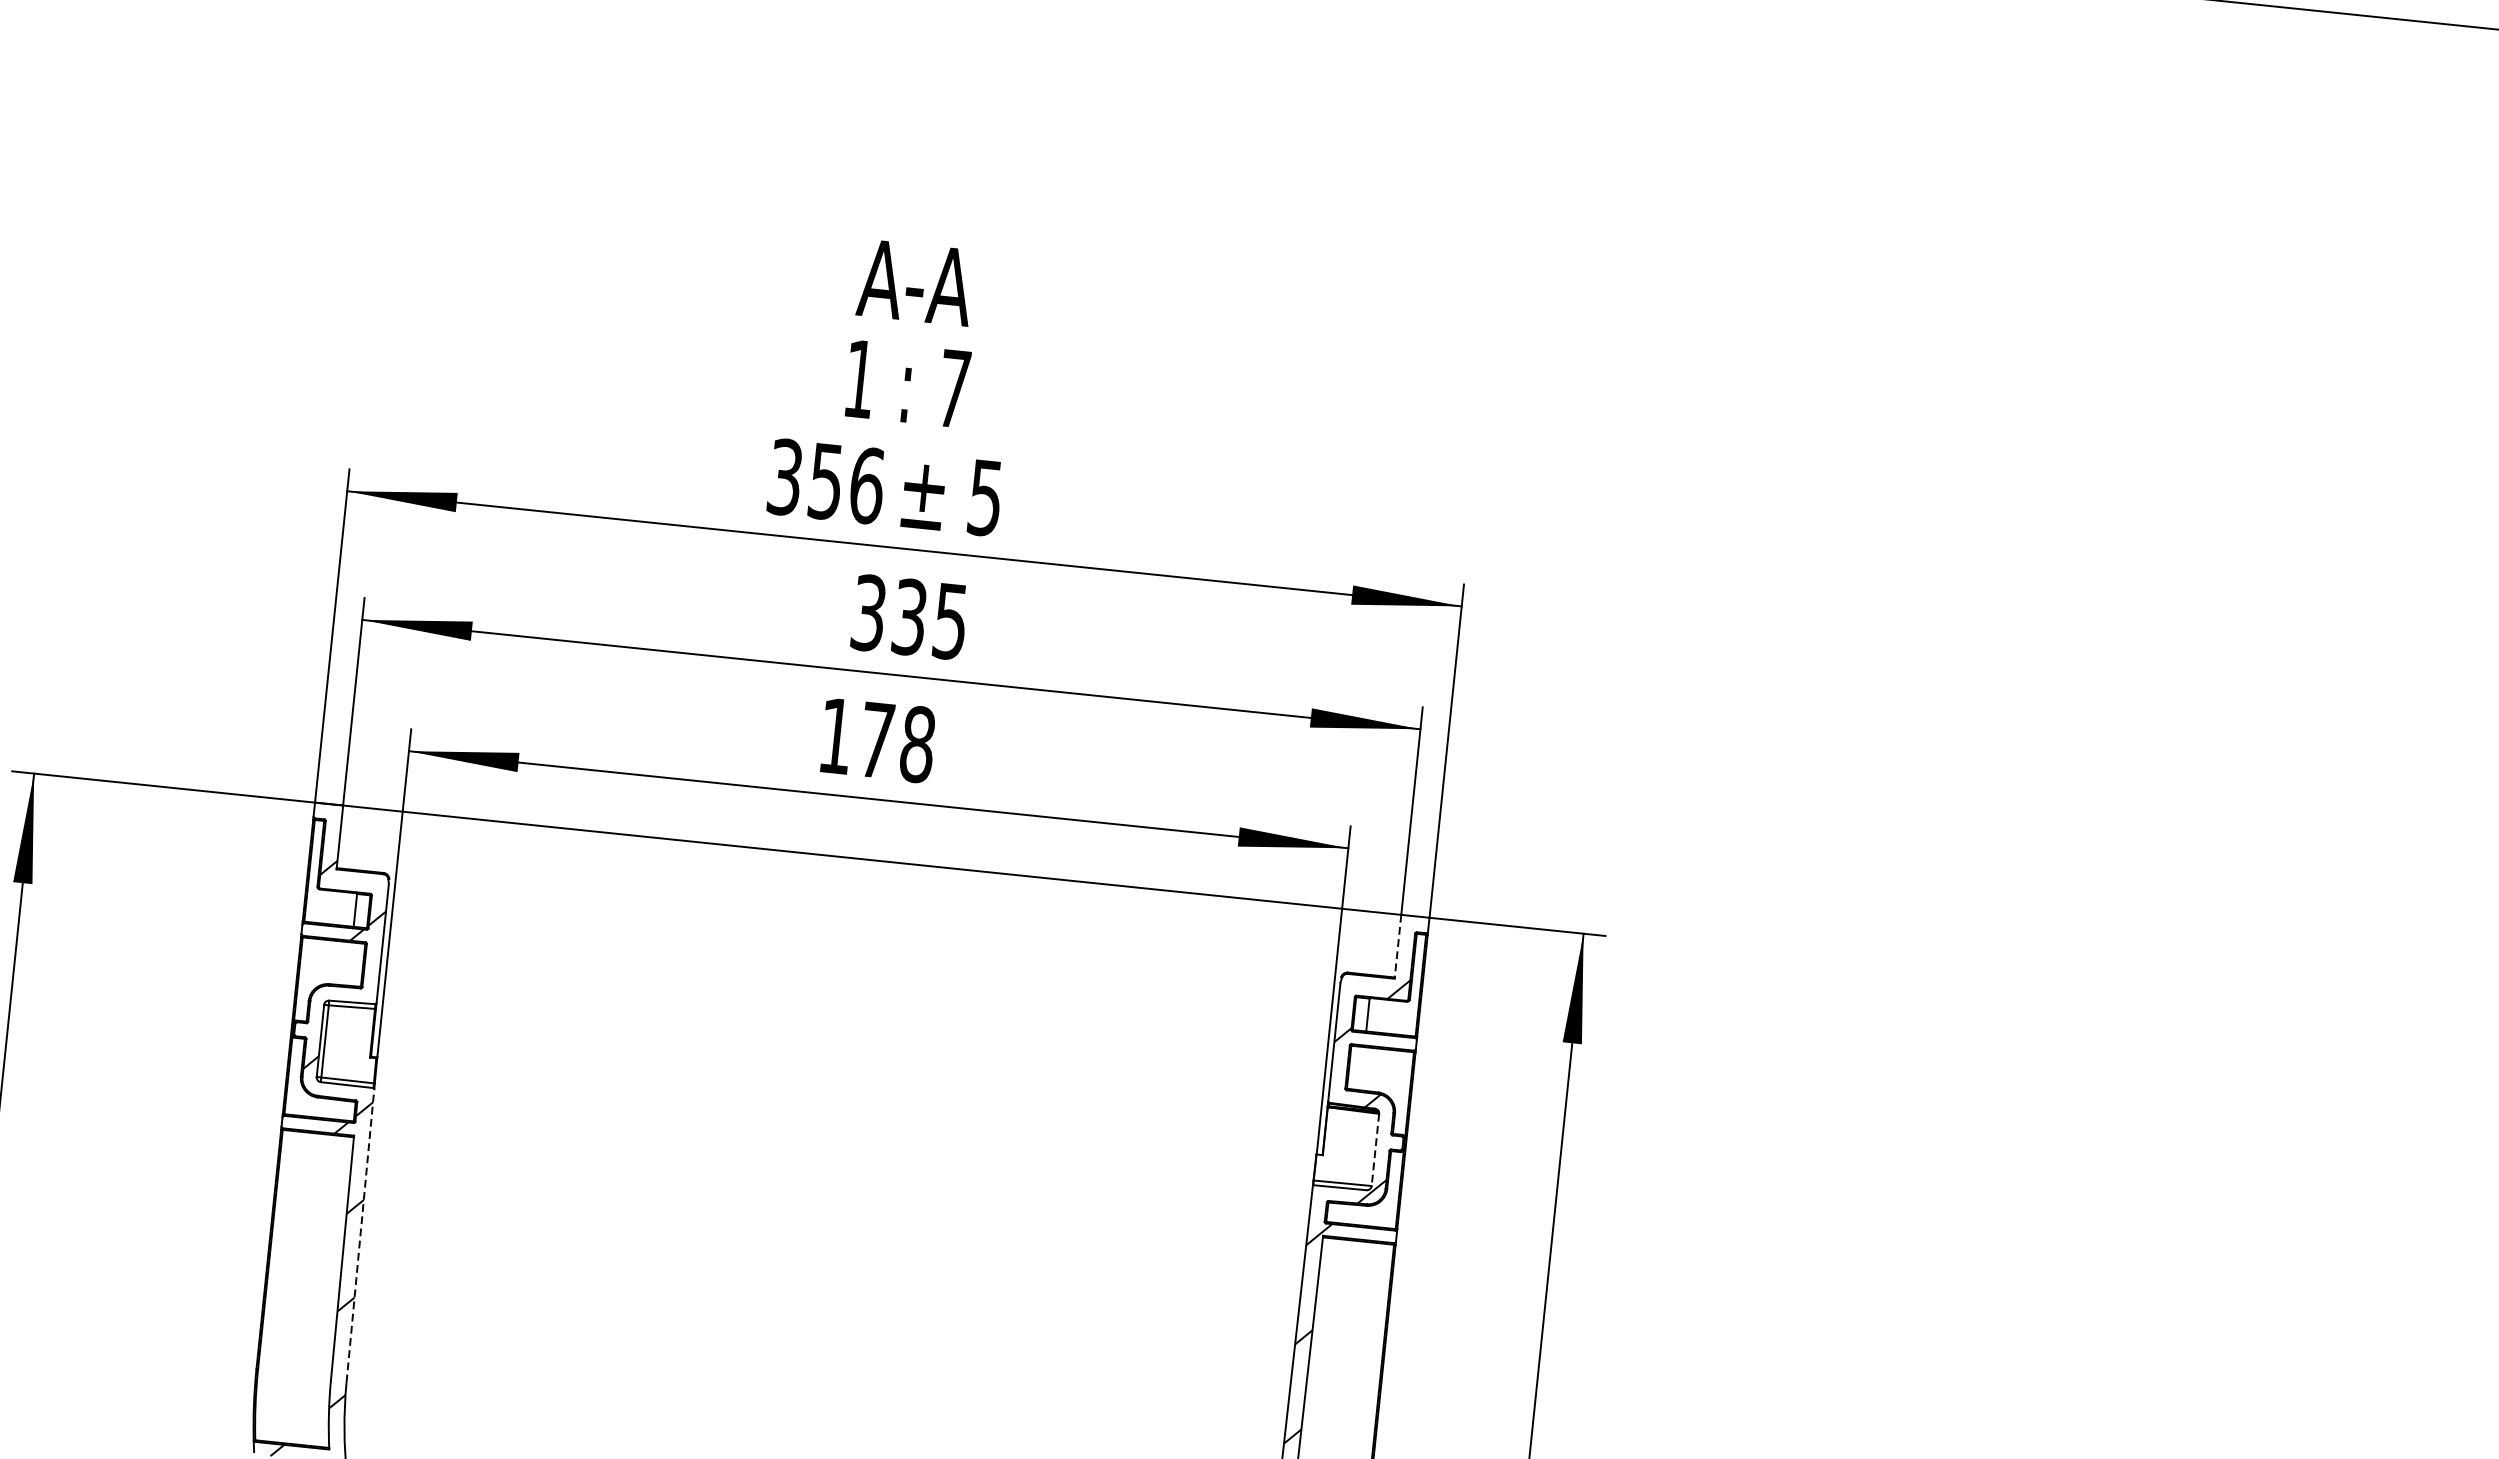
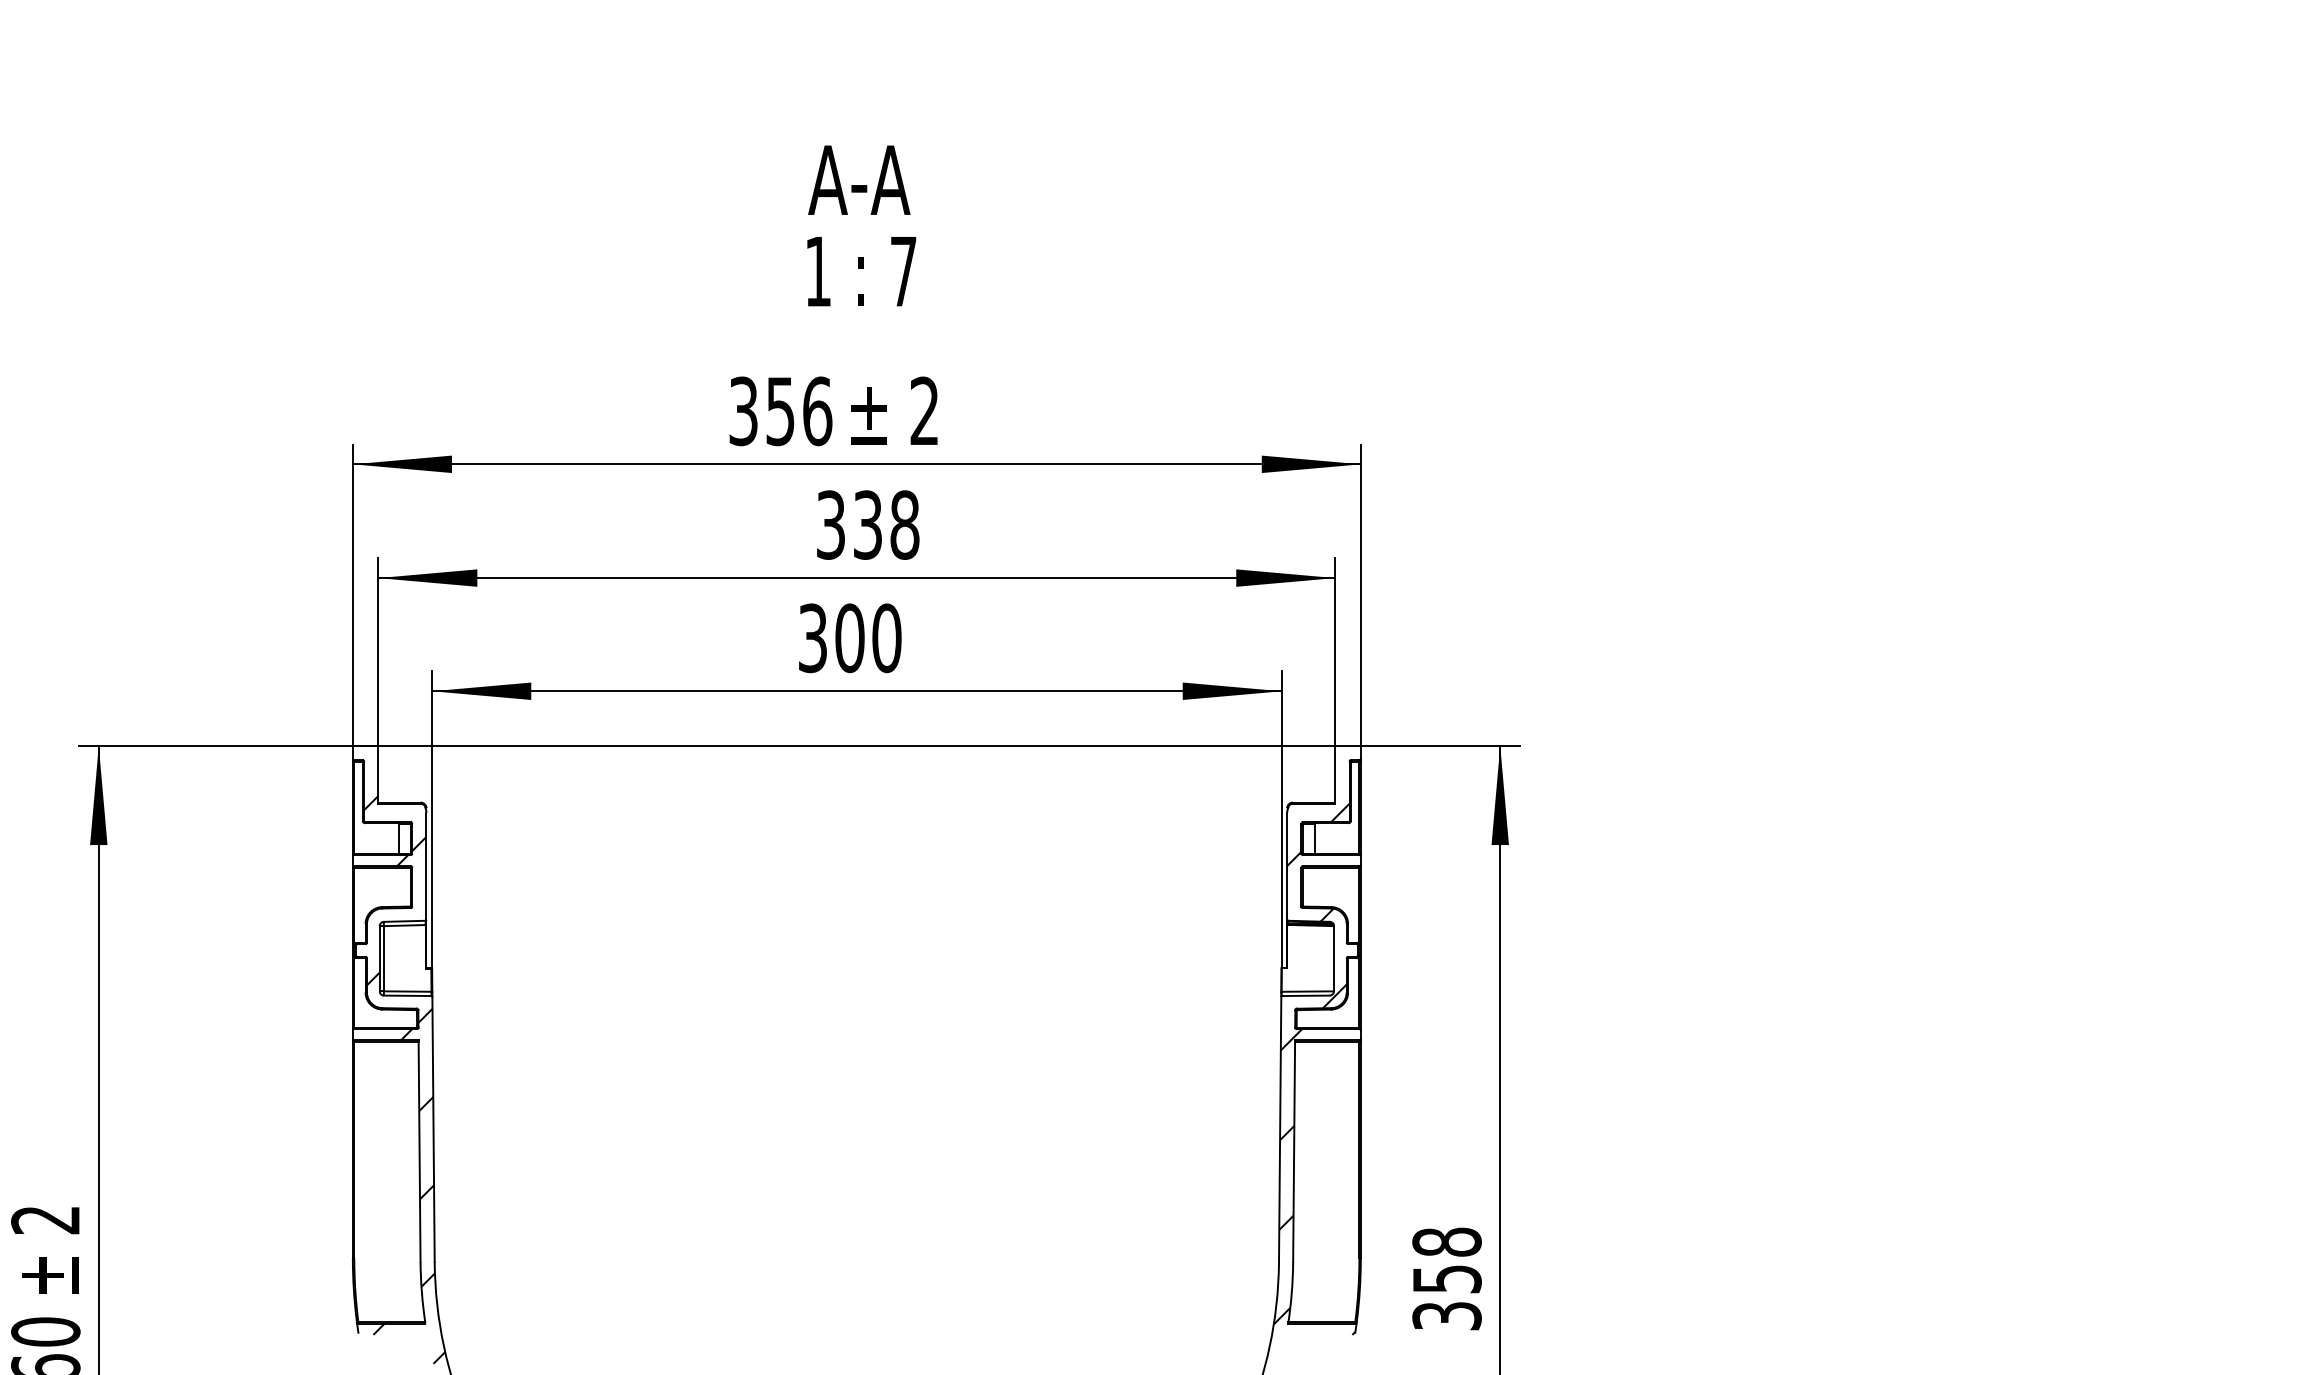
text: (912, 333) -> (861, 225), moved
text: (985, 498) -> (924, 411), 5 -> 2
text: (950, 620) -> (904, 524), 335 -> 338
text: (877, 740) -> (850, 638), 178 -> 300
line: (1398, 946) -> (1335, 774), dashed -> solid
line: (1374, 1149) -> (1333, 958), dashed -> solid
line: (360, 1234) -> (433, 1128), dashed -> solid

